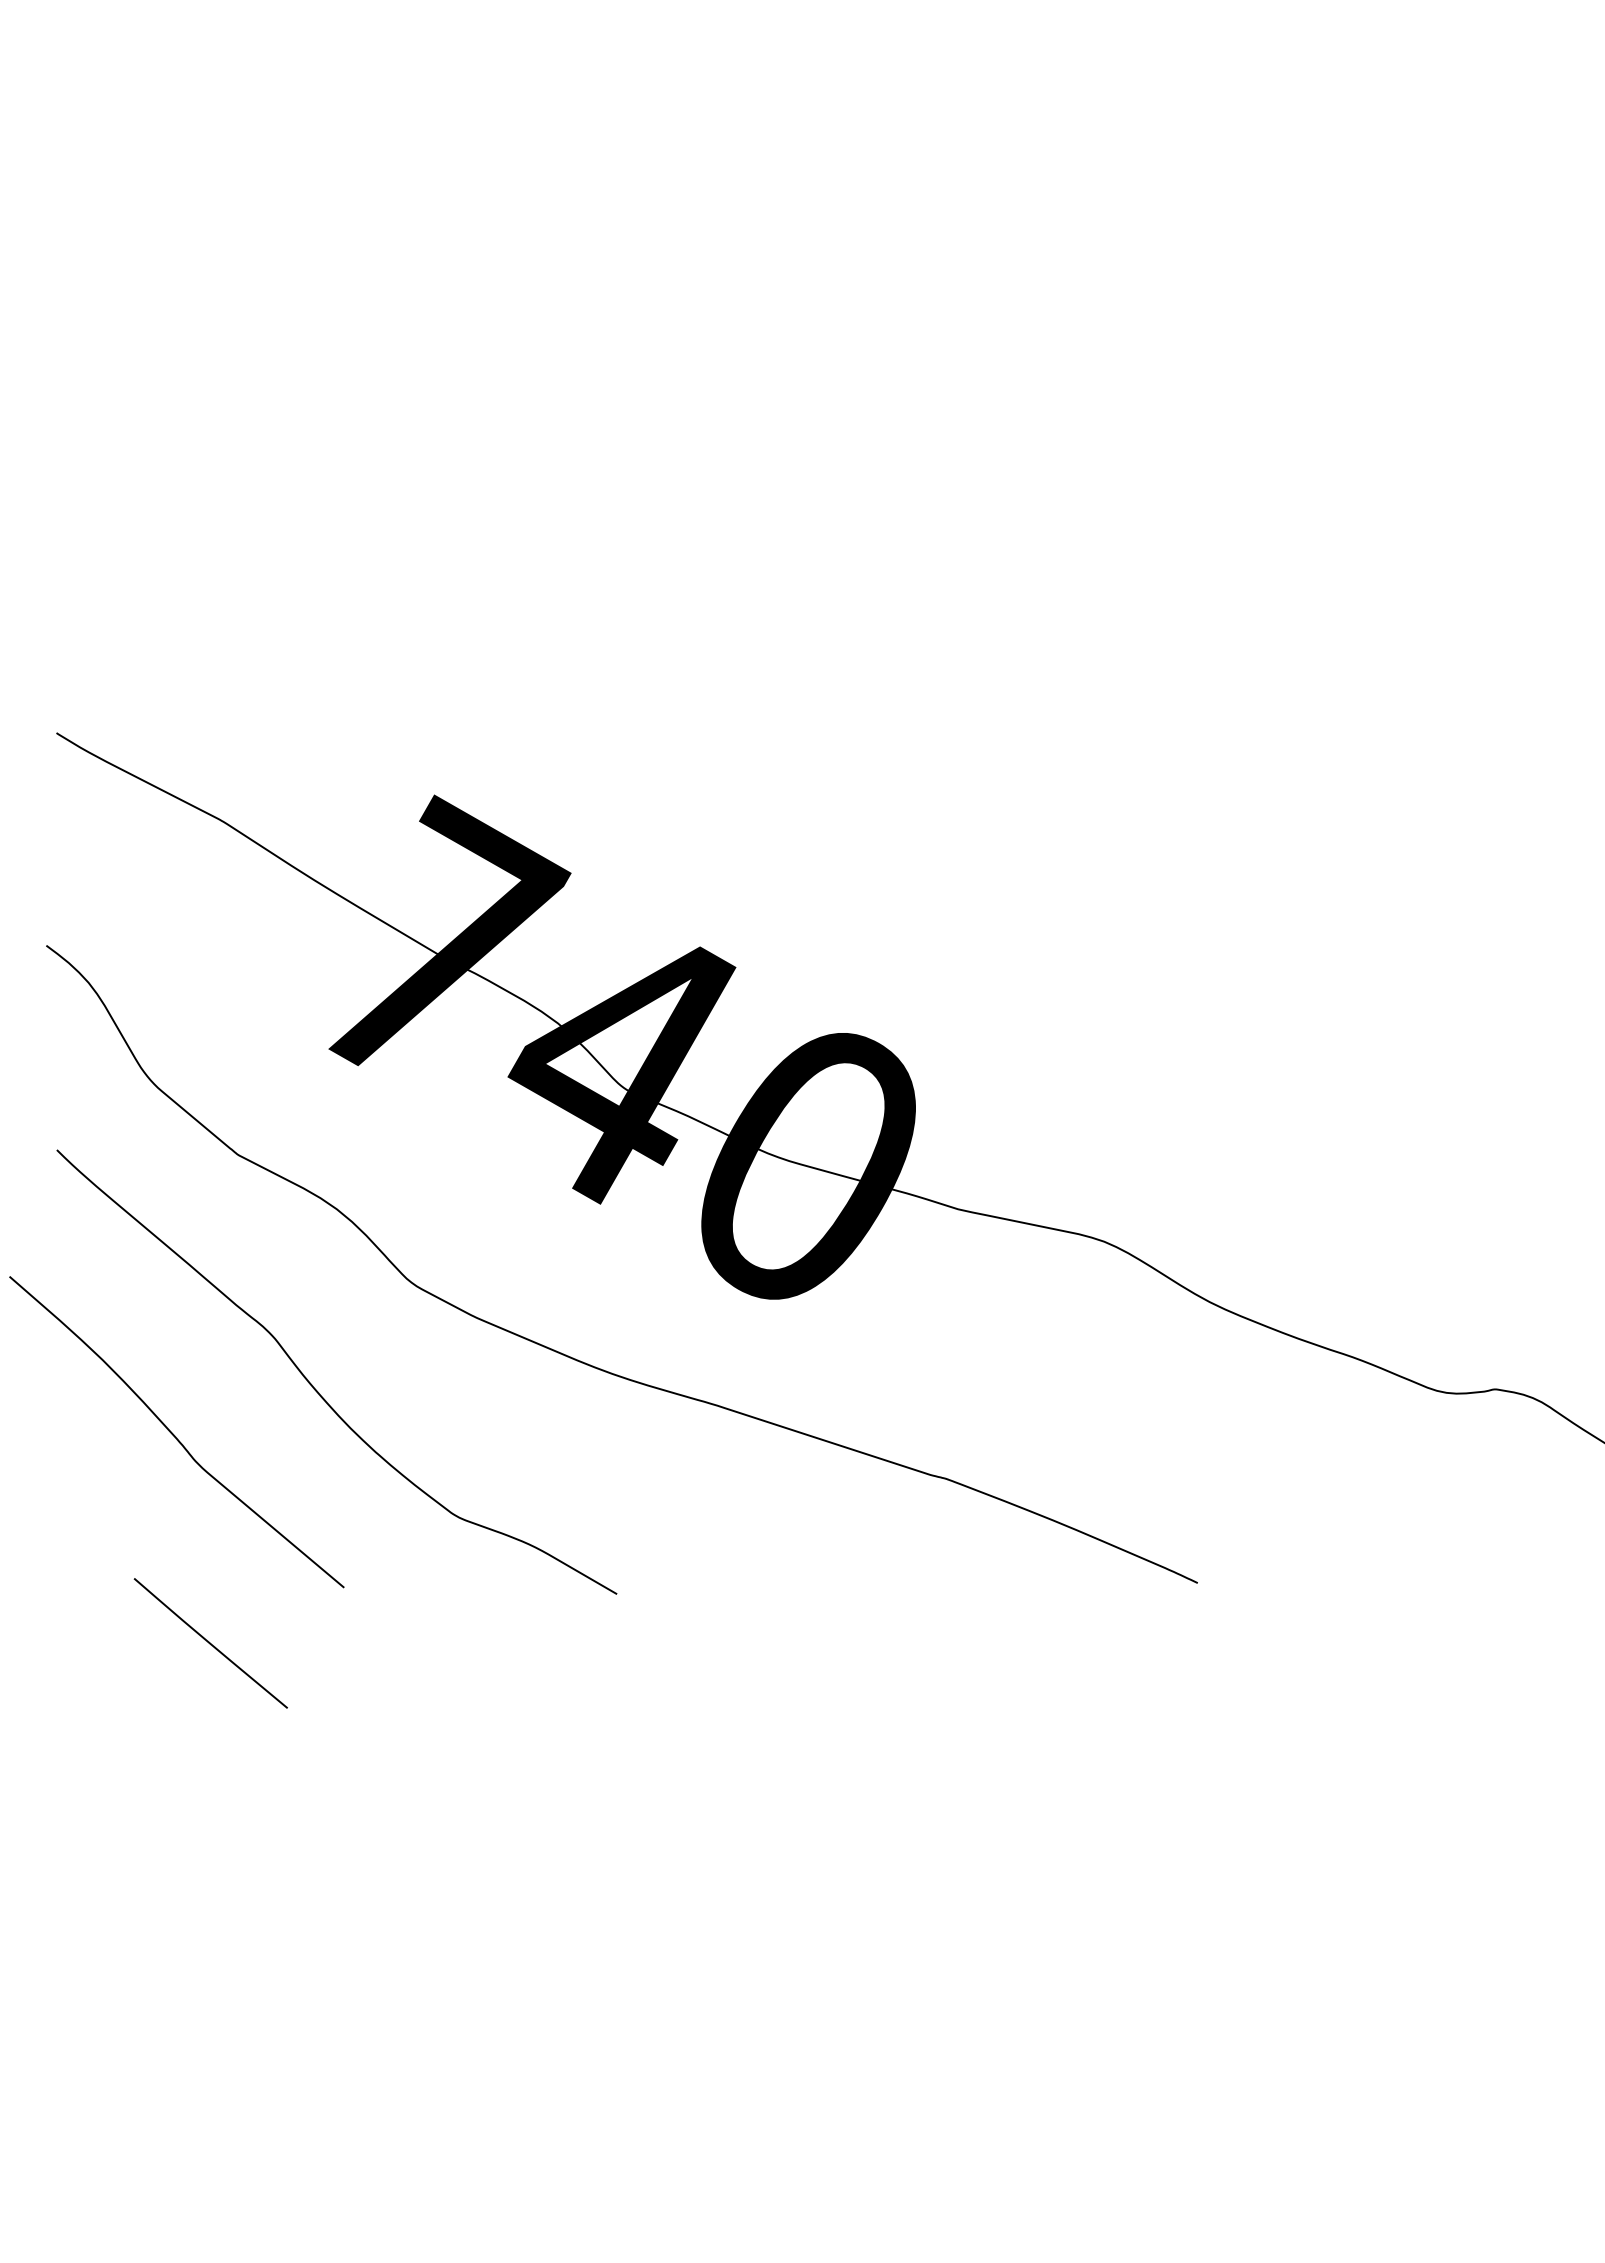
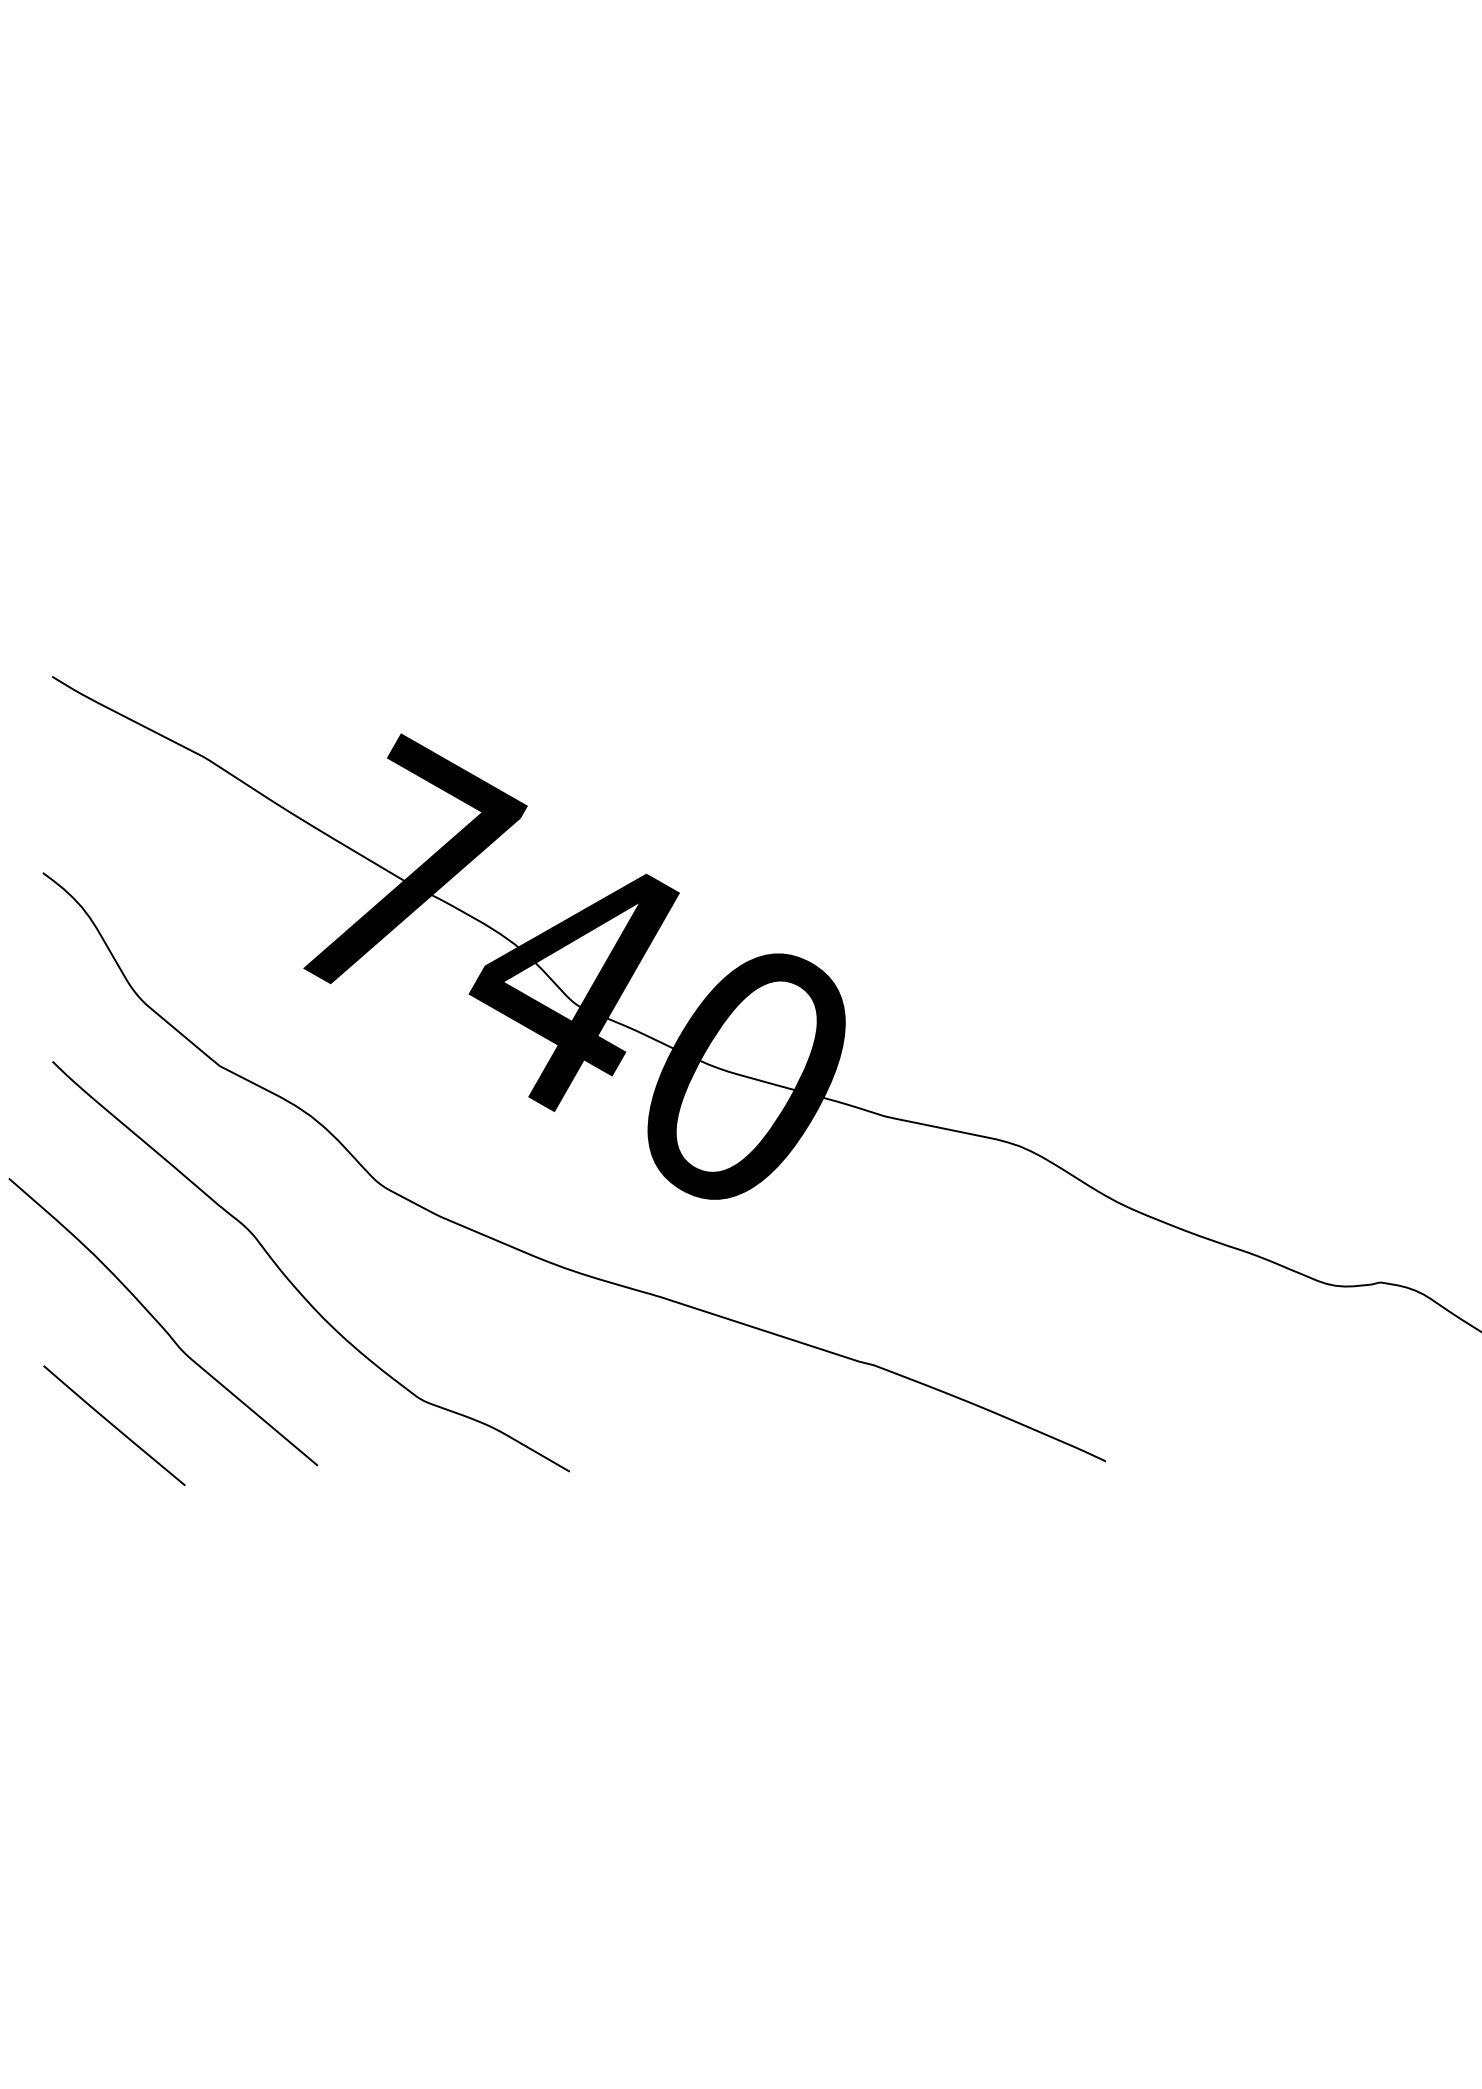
line: (210, 1643) -> (114, 1425), moved

